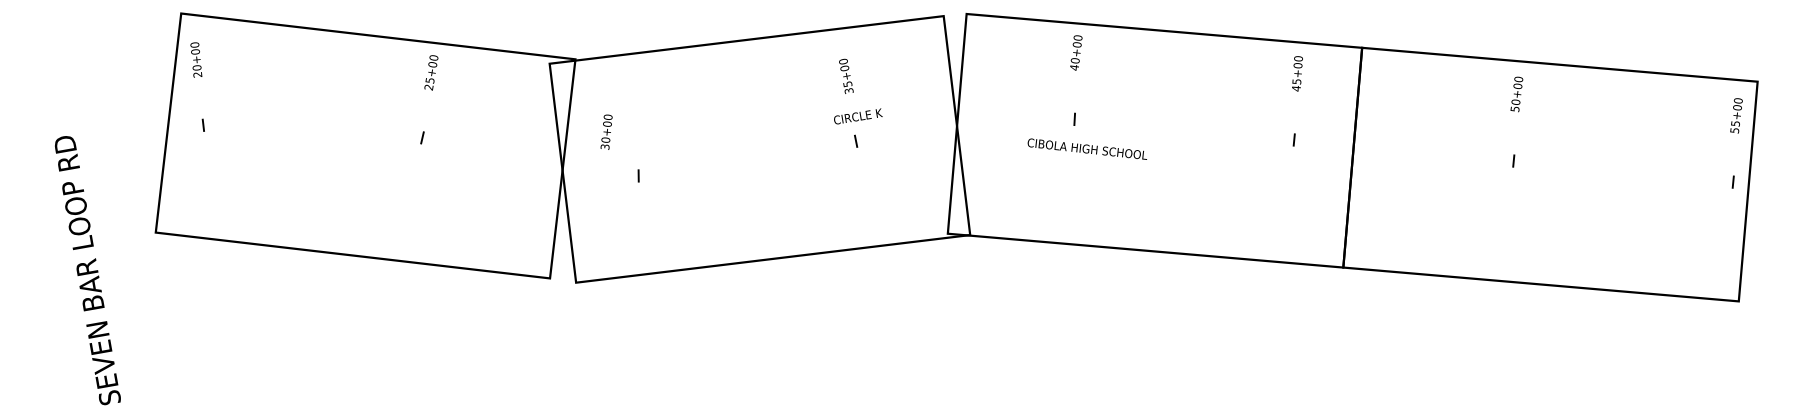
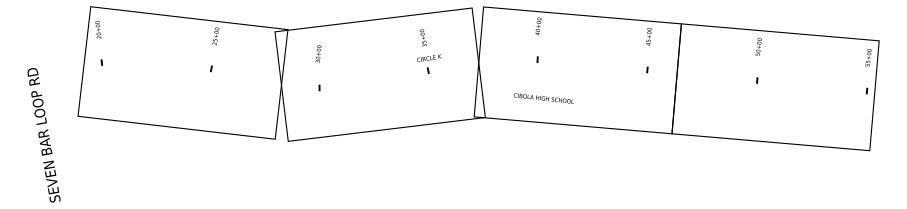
text: (606, 131) -> (318, 53), moved
text: (1086, 149) -> (543, 98), moved

